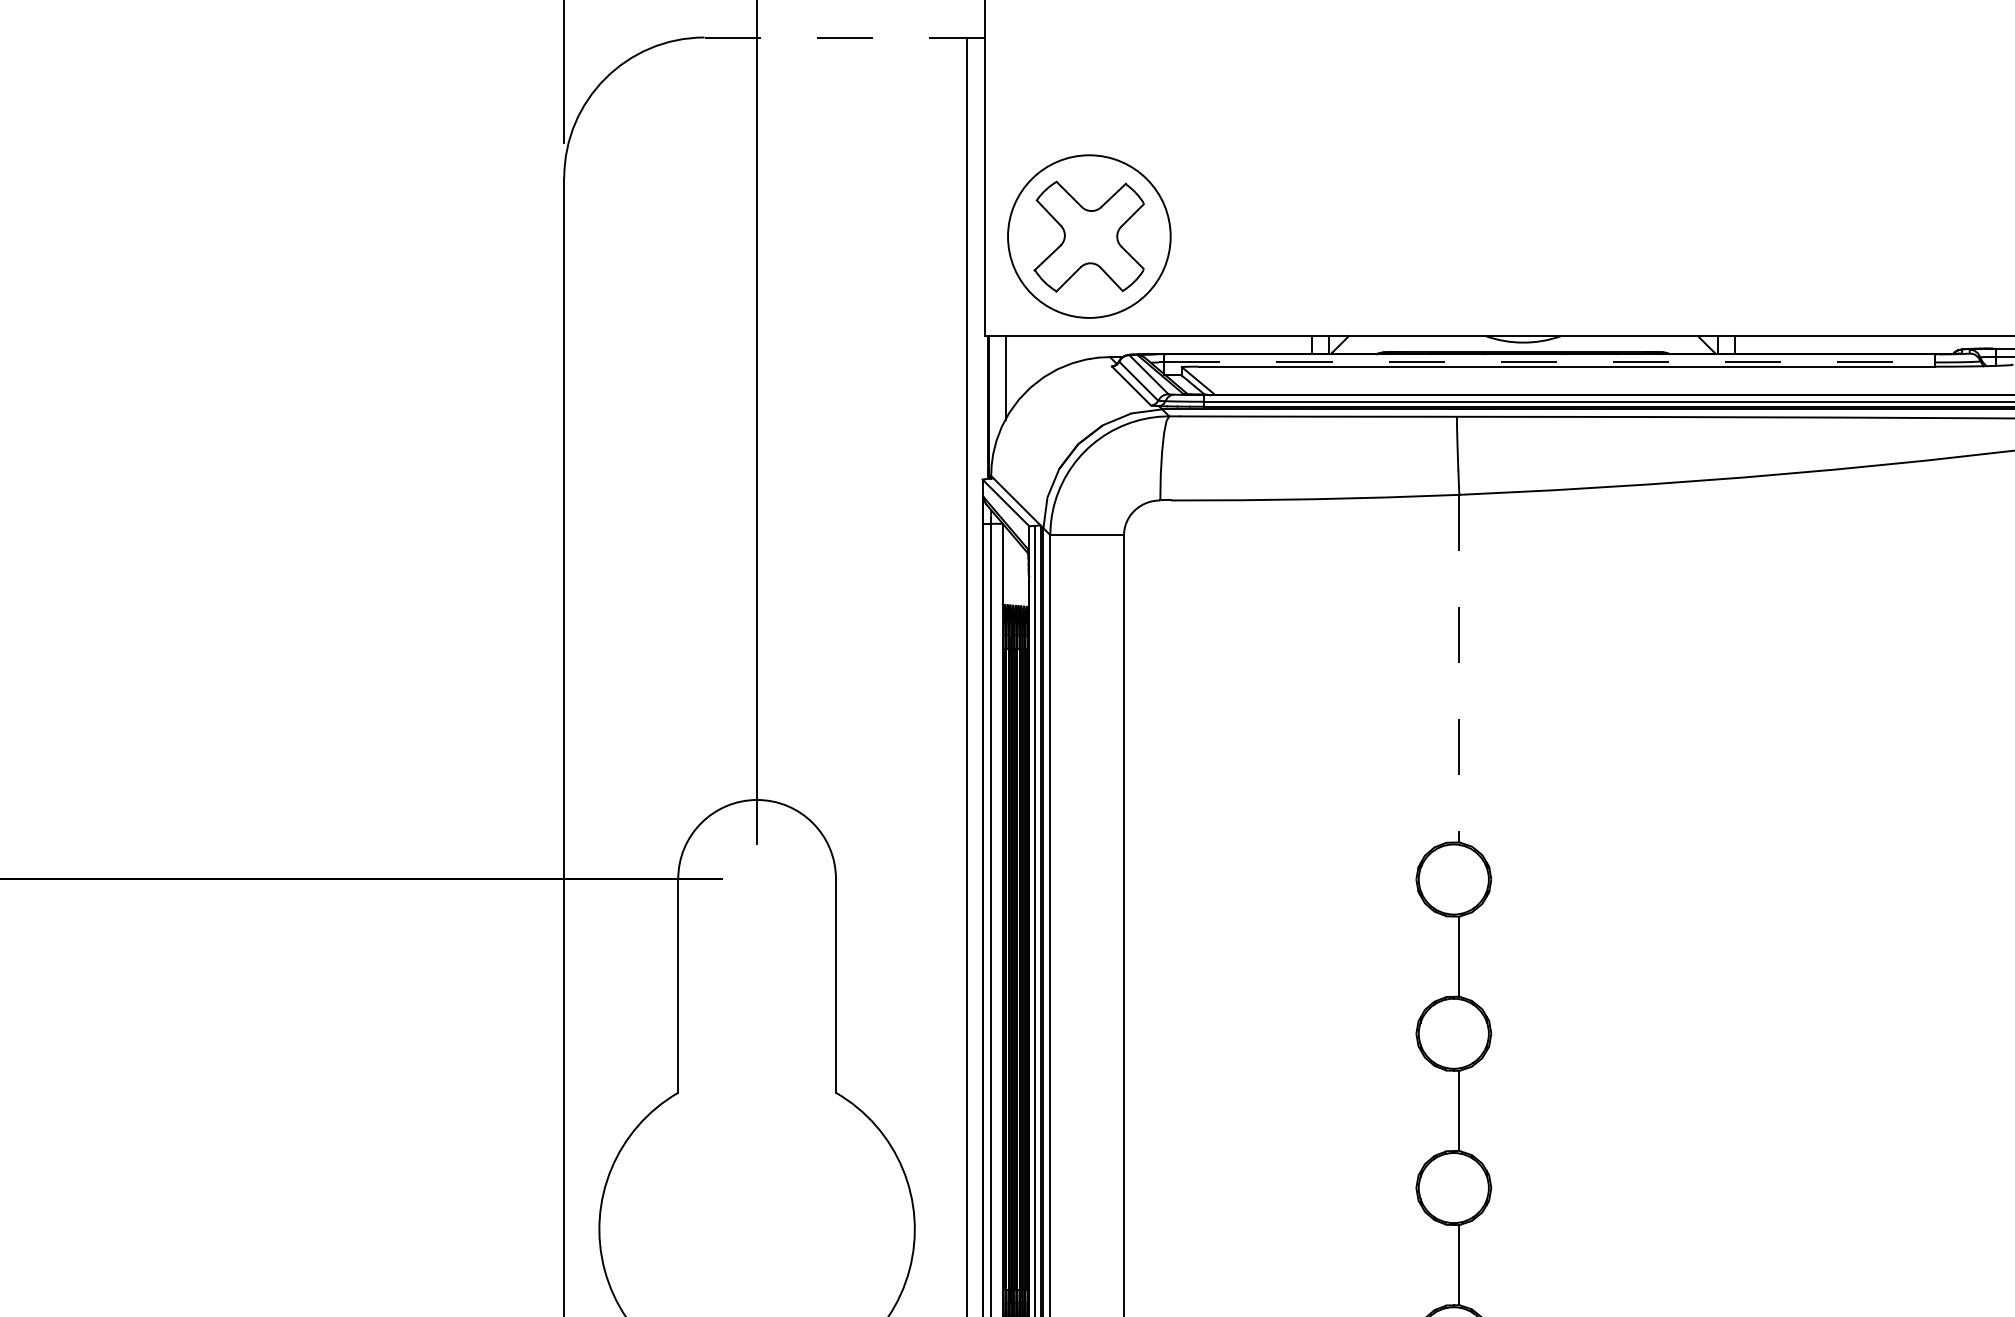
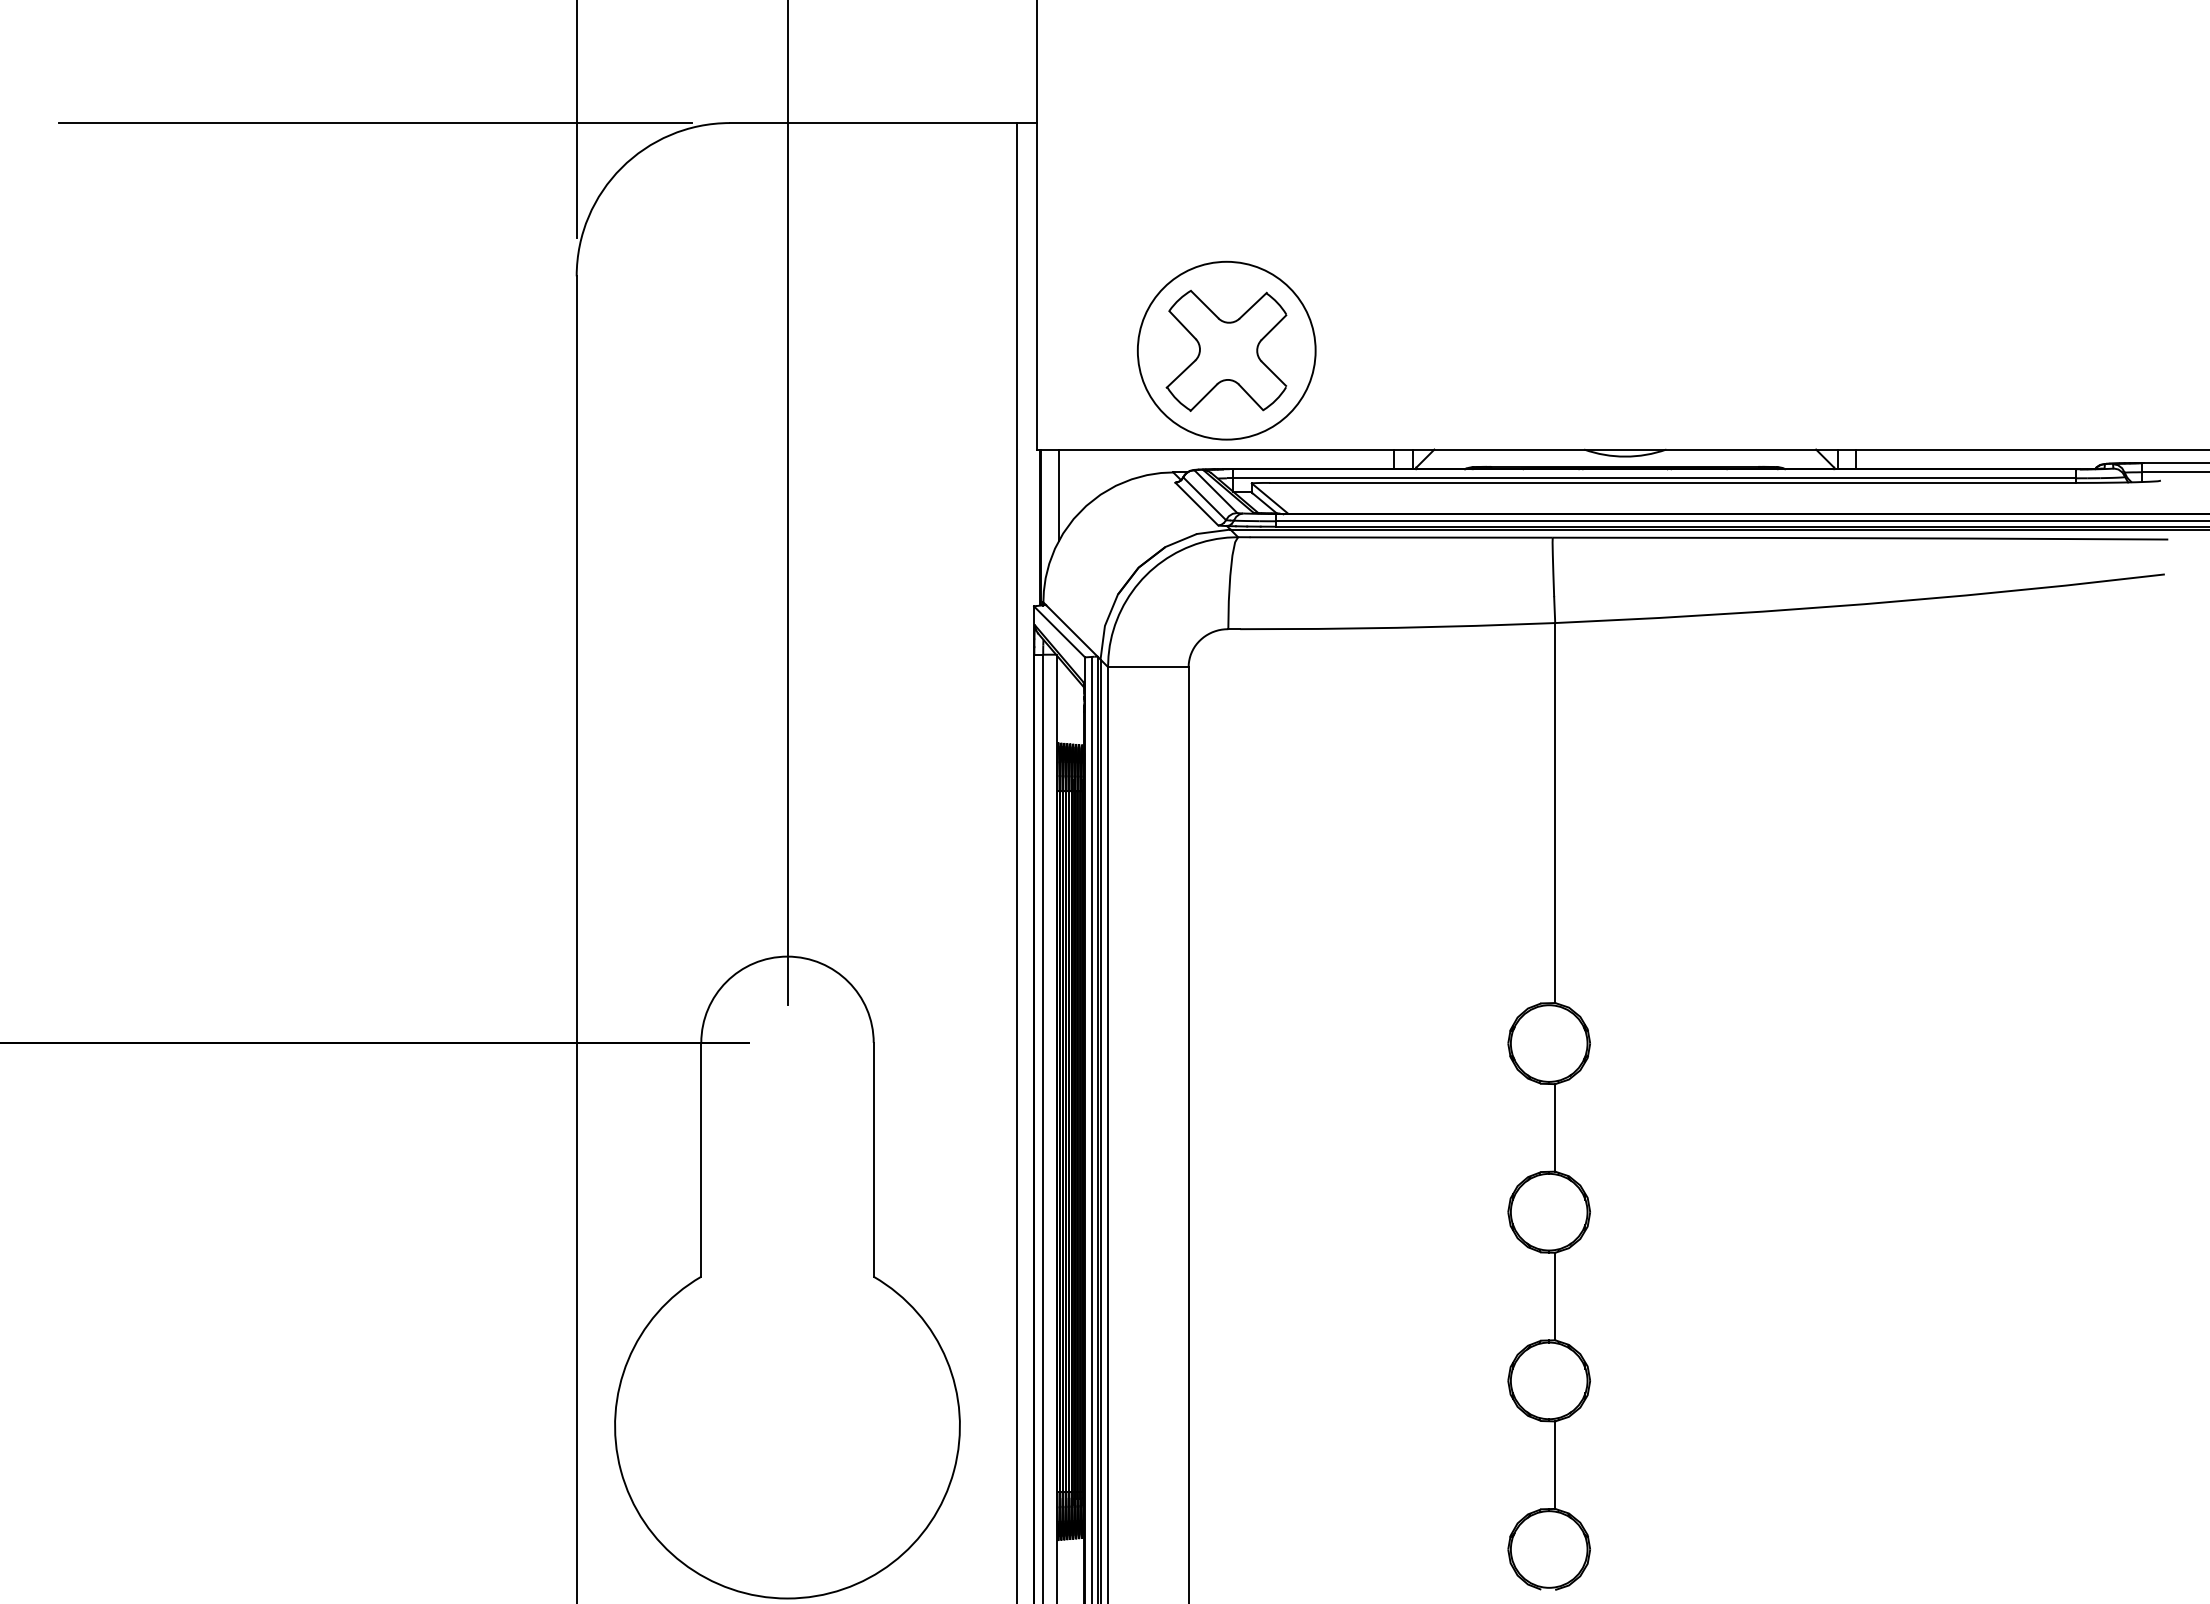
line: (380, 37) -> (375, 123), added
line: (844, 37) -> (883, 123), dashed -> solid
part: (1089, 236) -> (1226, 350), moved
line: (1550, 362) -> (1654, 478), dashed -> solid
line: (1459, 669) -> (1555, 813), dashed -> solid

